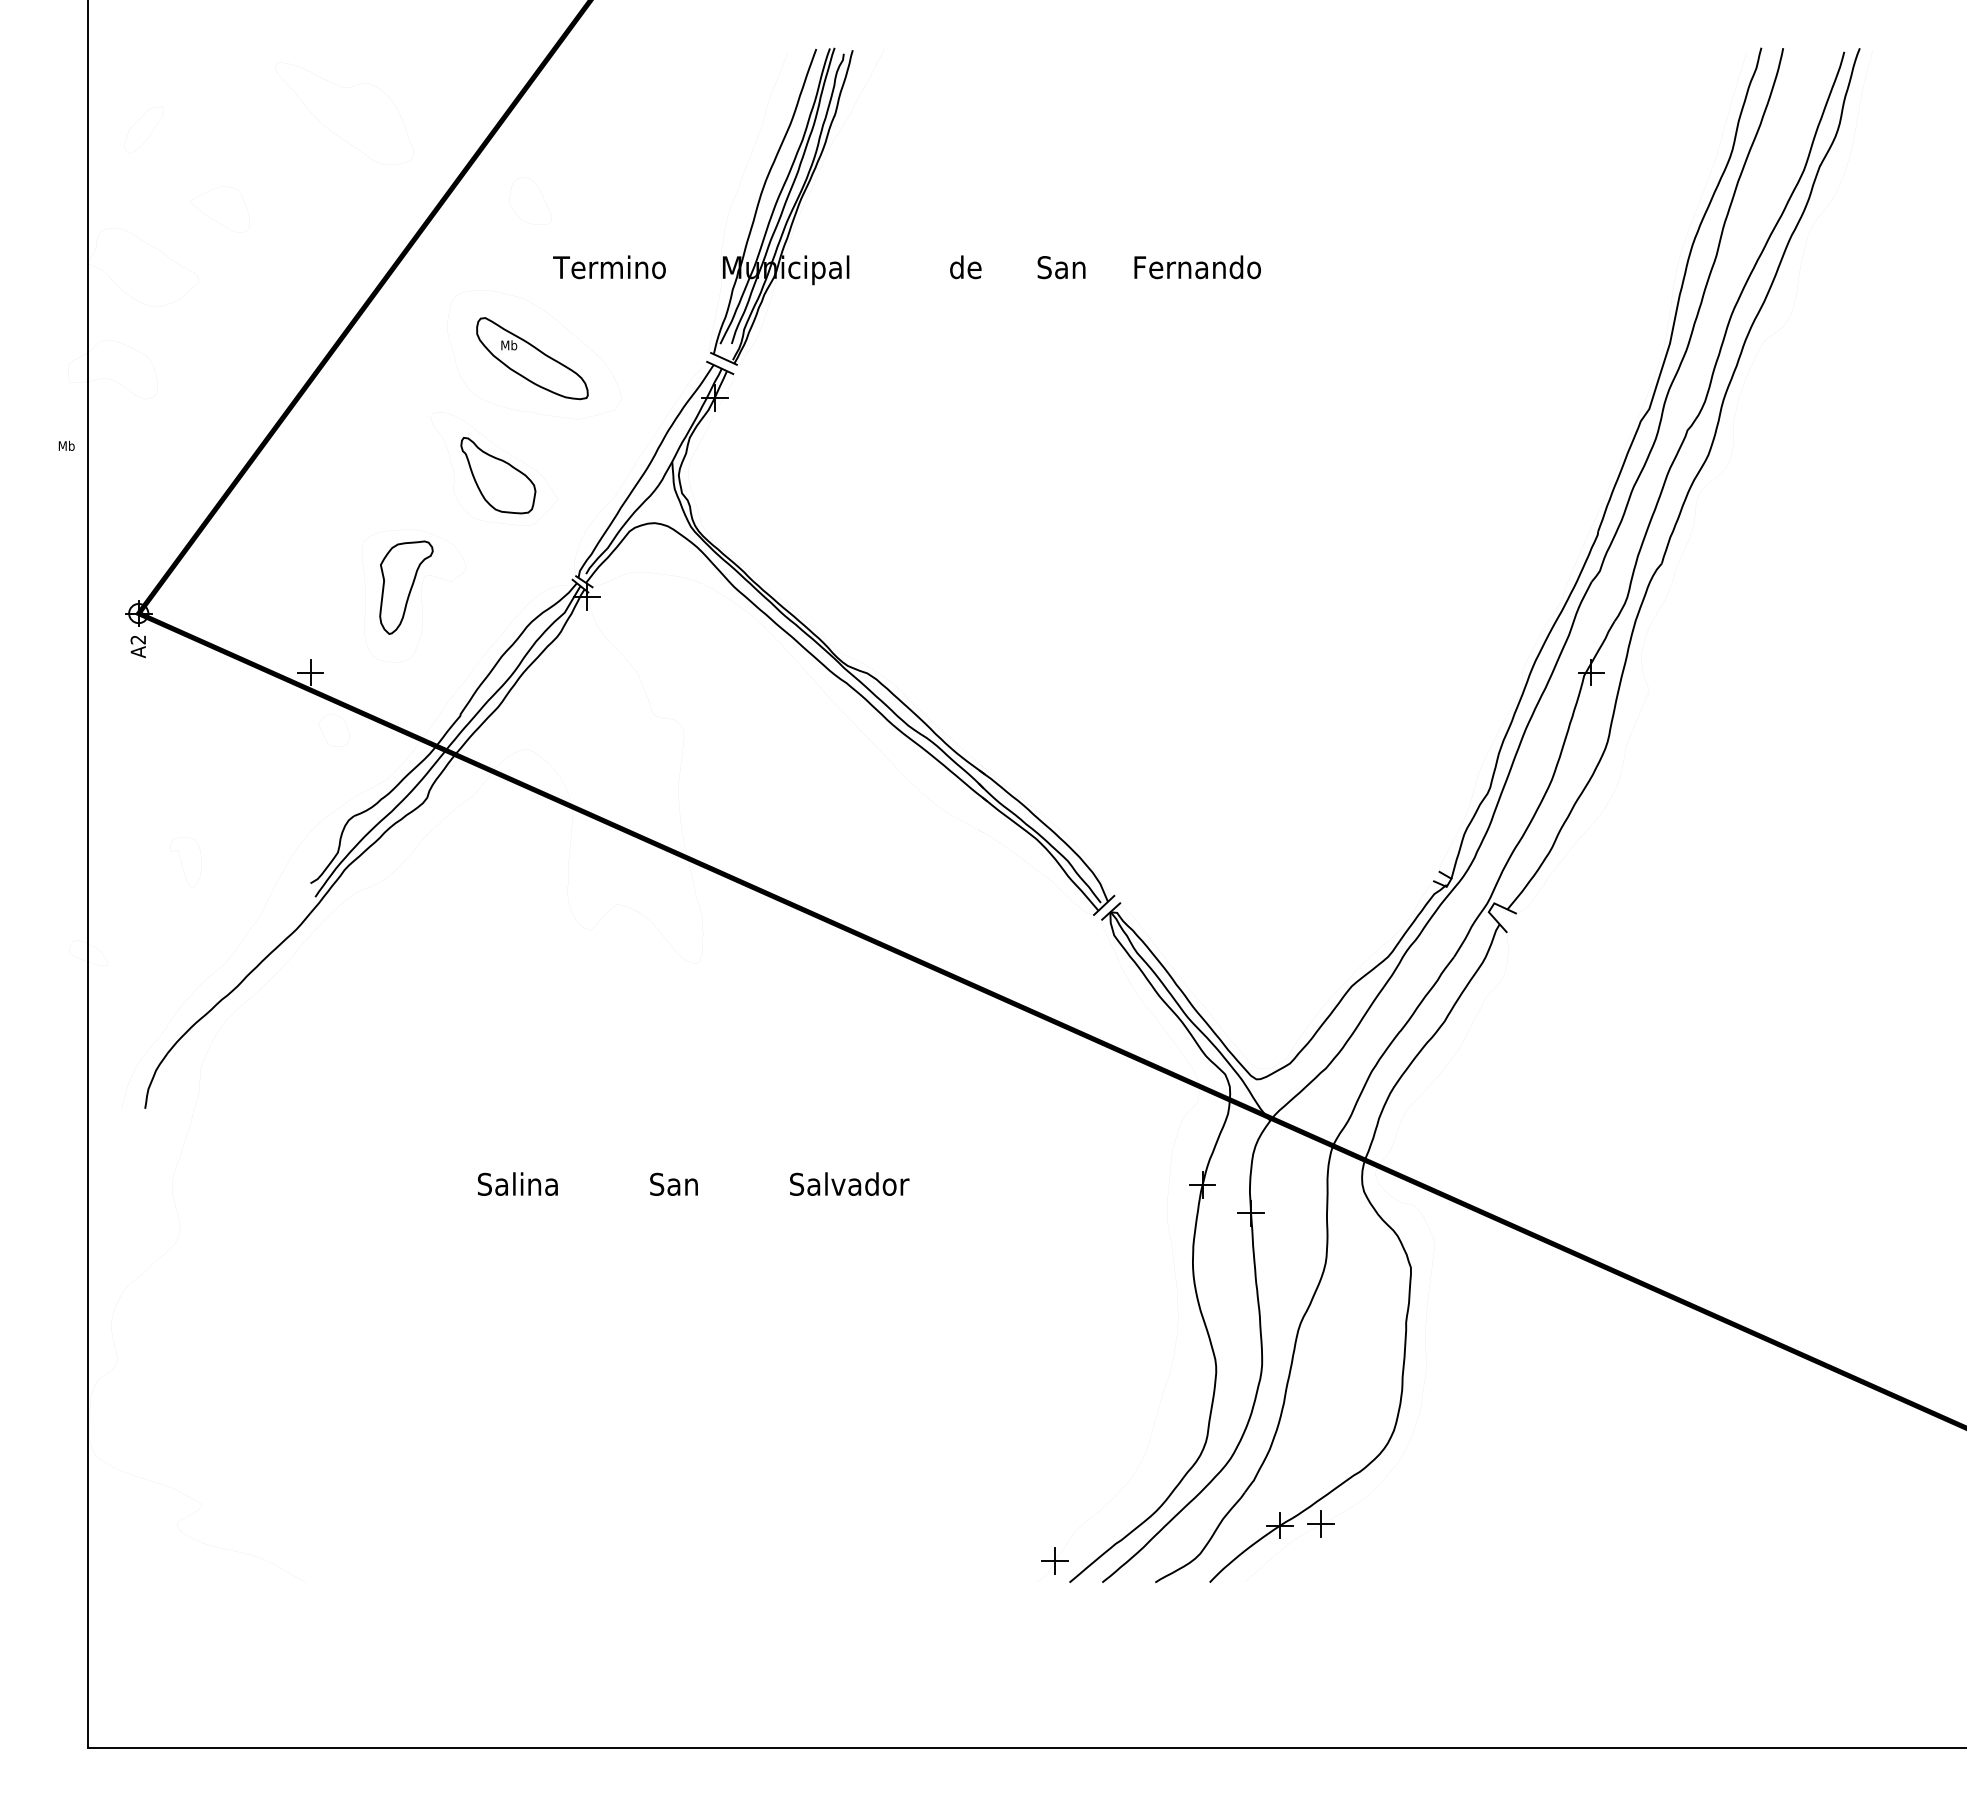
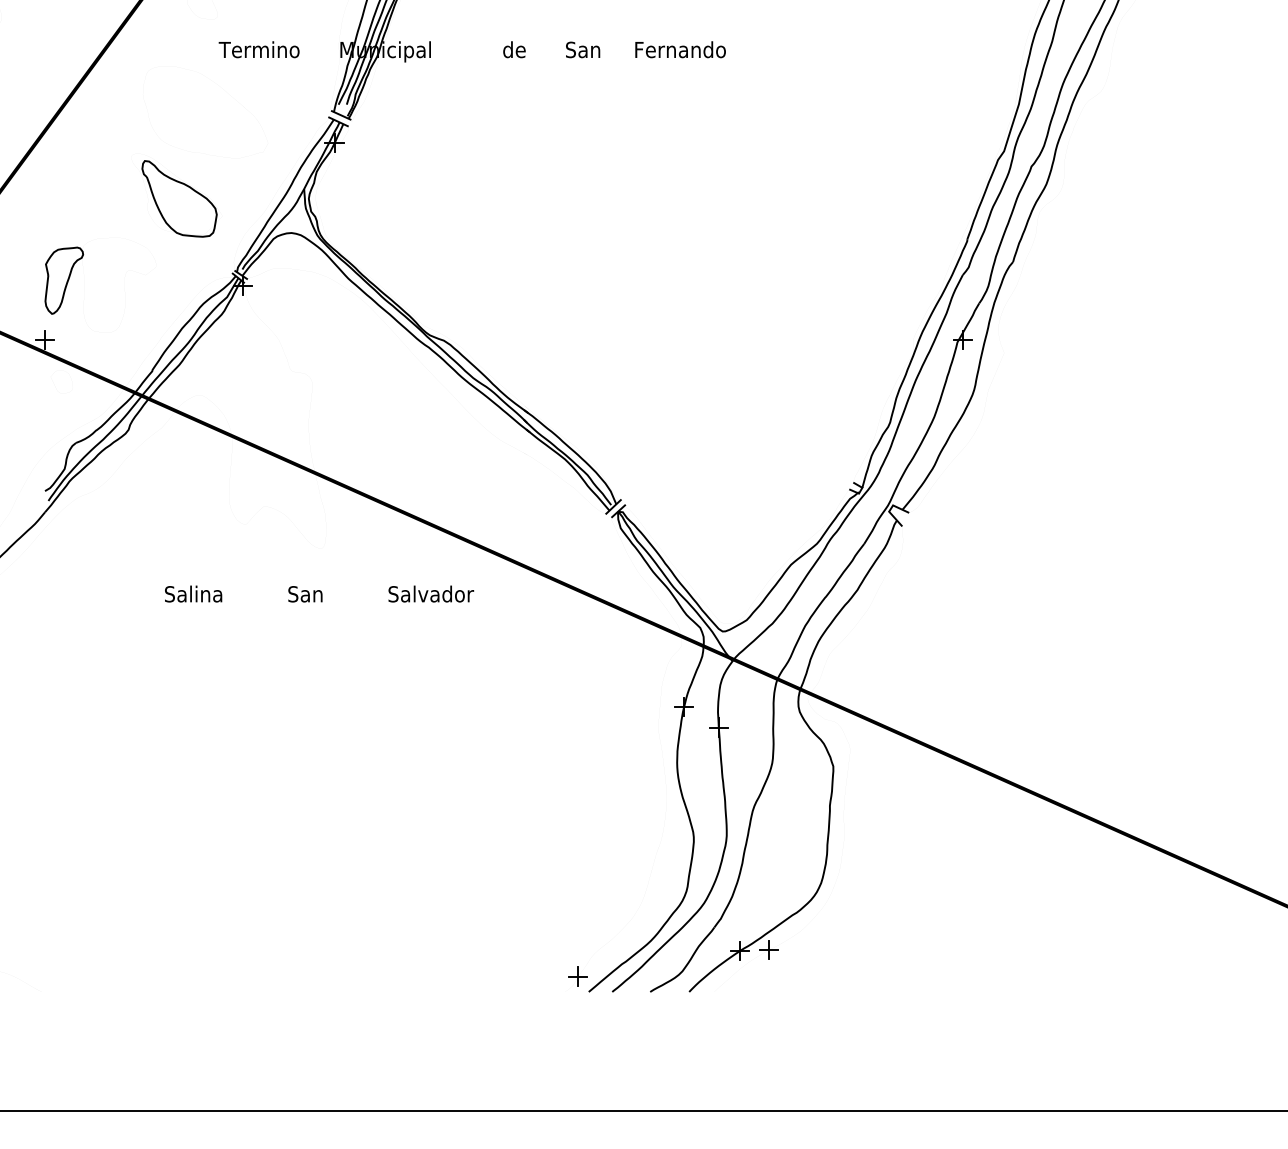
part: (532, 358) -> (204, 115), removed
part: (498, 475) -> (179, 198), size x1.4
part: (406, 587) -> (64, 280), moved
text: (693, 1183) -> (319, 593), moved

